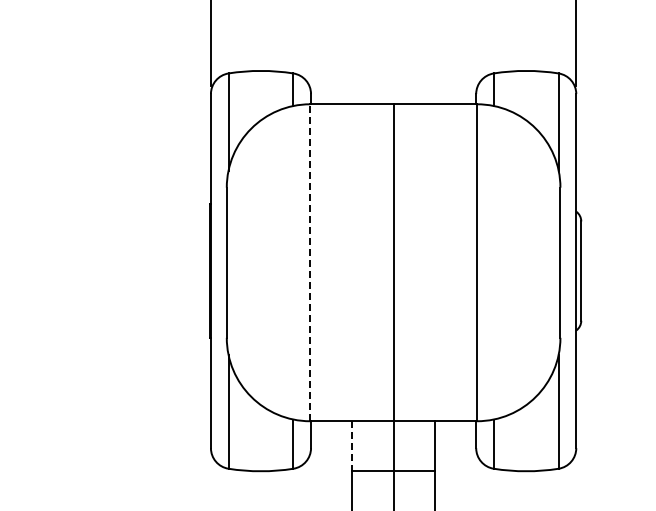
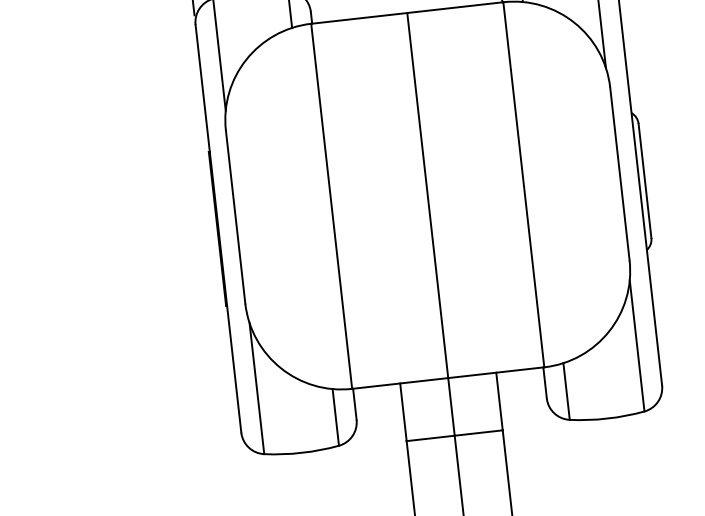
line: (310, 262) -> (331, 205), dashed -> solid
line: (351, 446) -> (402, 412), dashed -> solid

